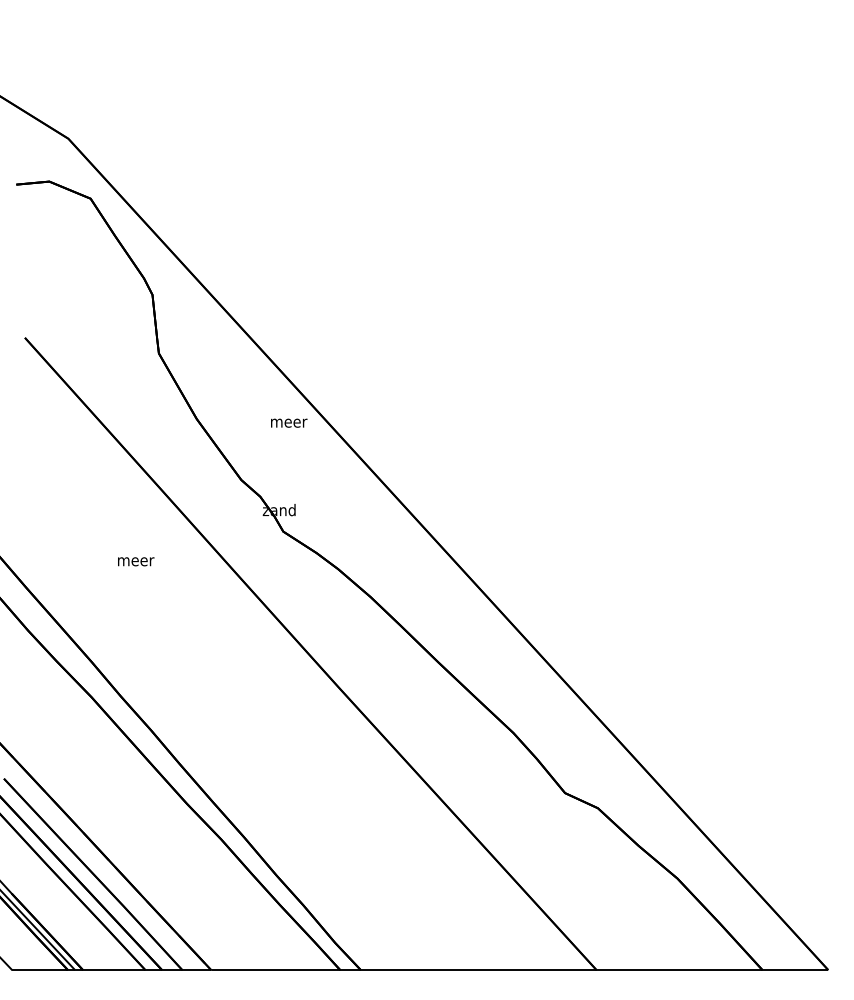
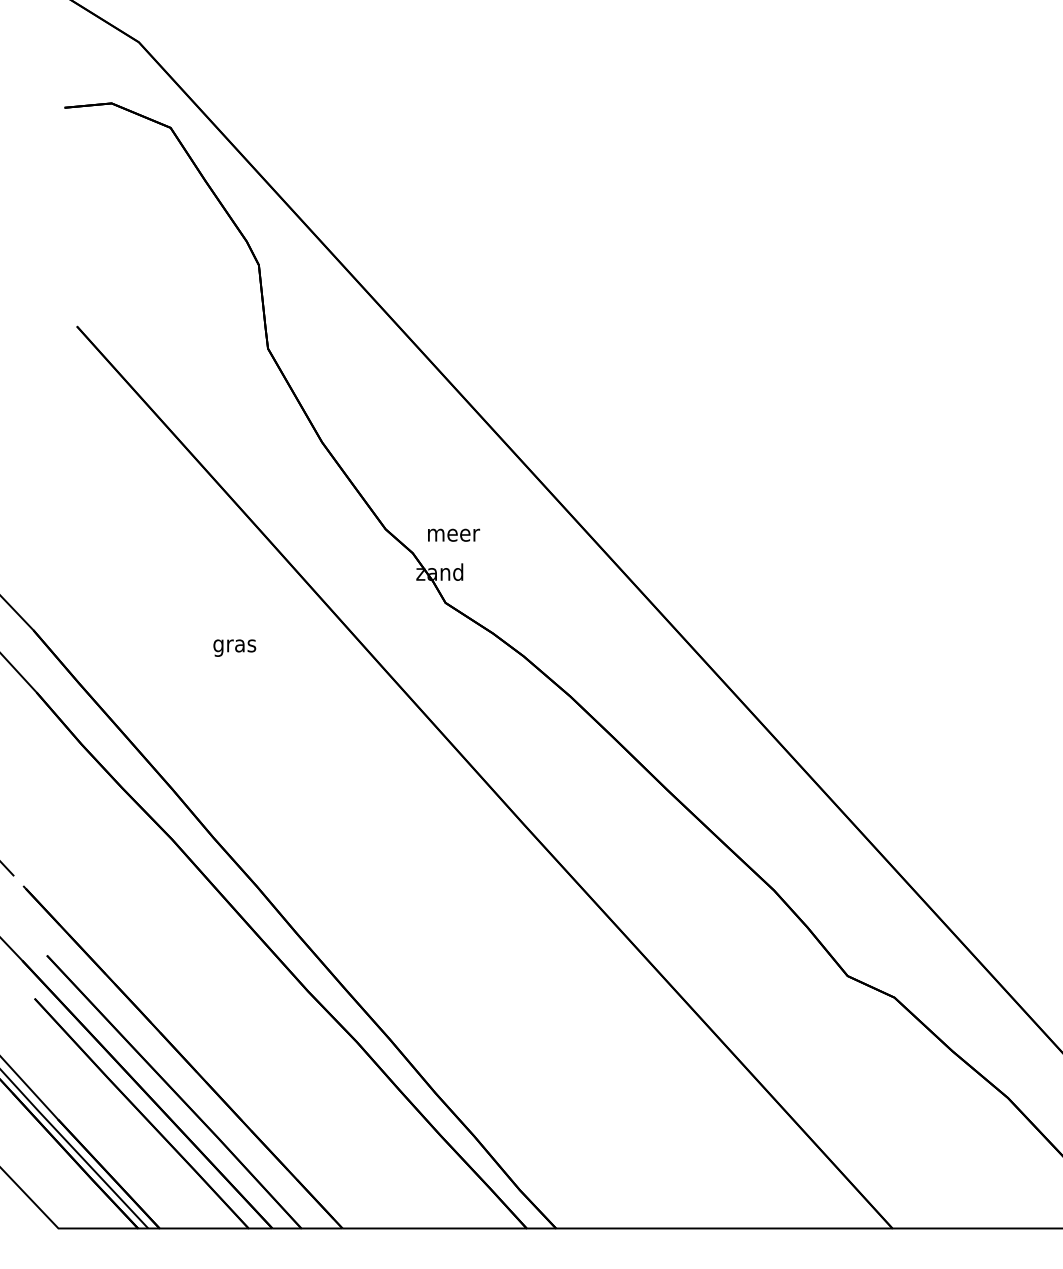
text: (289, 422) -> (454, 534), moved
text: (136, 563) -> (236, 648), meer -> gras

